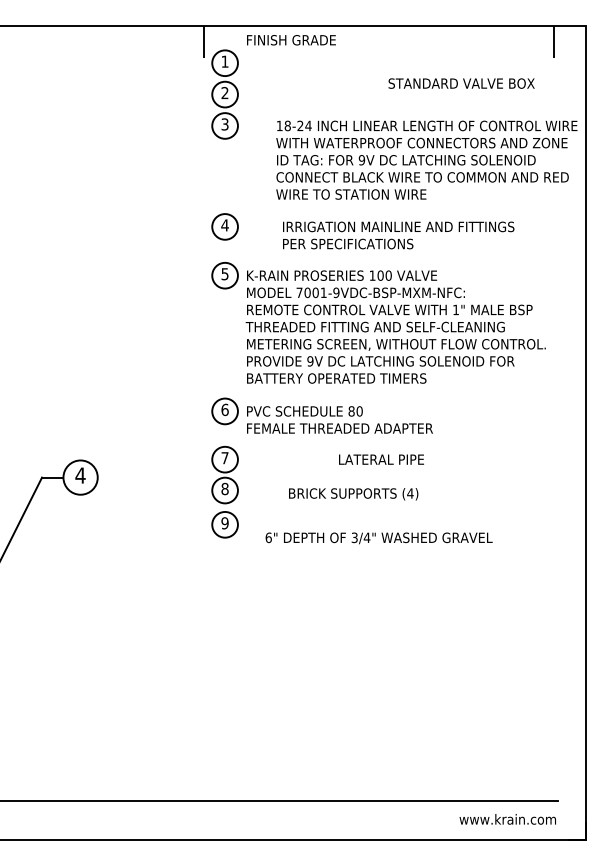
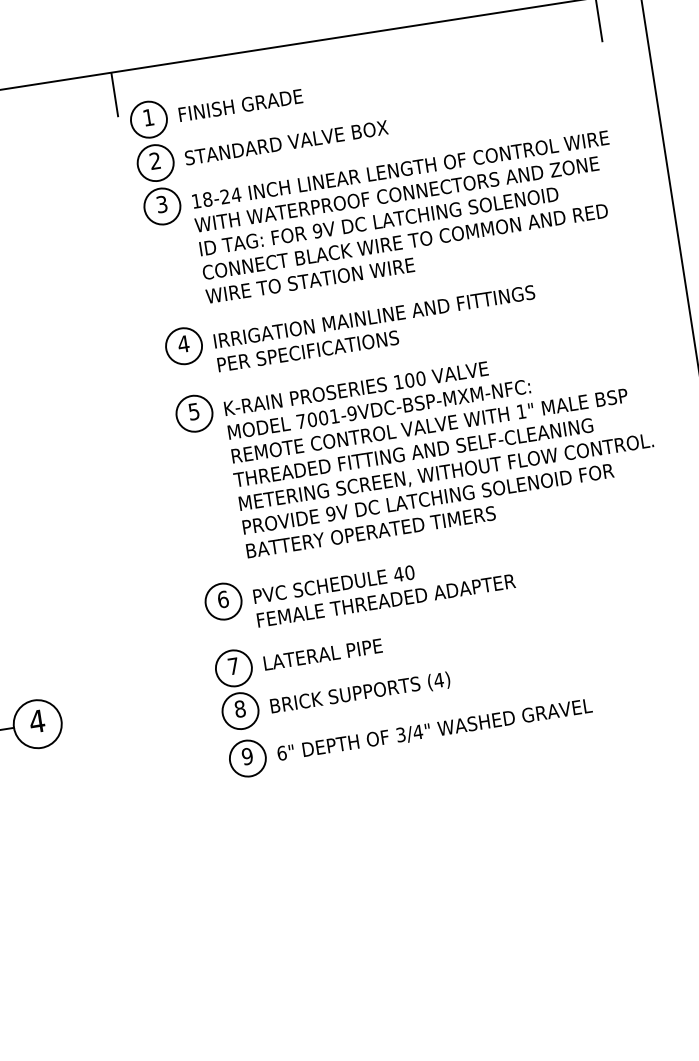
text: (291, 40) -> (240, 105), moved
text: (461, 83) -> (286, 142), moved
text: (426, 159) -> (406, 216), moved
text: (398, 235) -> (376, 328), moved
text: (351, 411) -> (398, 574), 80^M^JFEMALE -> 40^M^JFEMALE
text: (381, 459) -> (323, 654), moved
text: (353, 494) -> (360, 693), moved
text: (378, 538) -> (434, 730), moved

